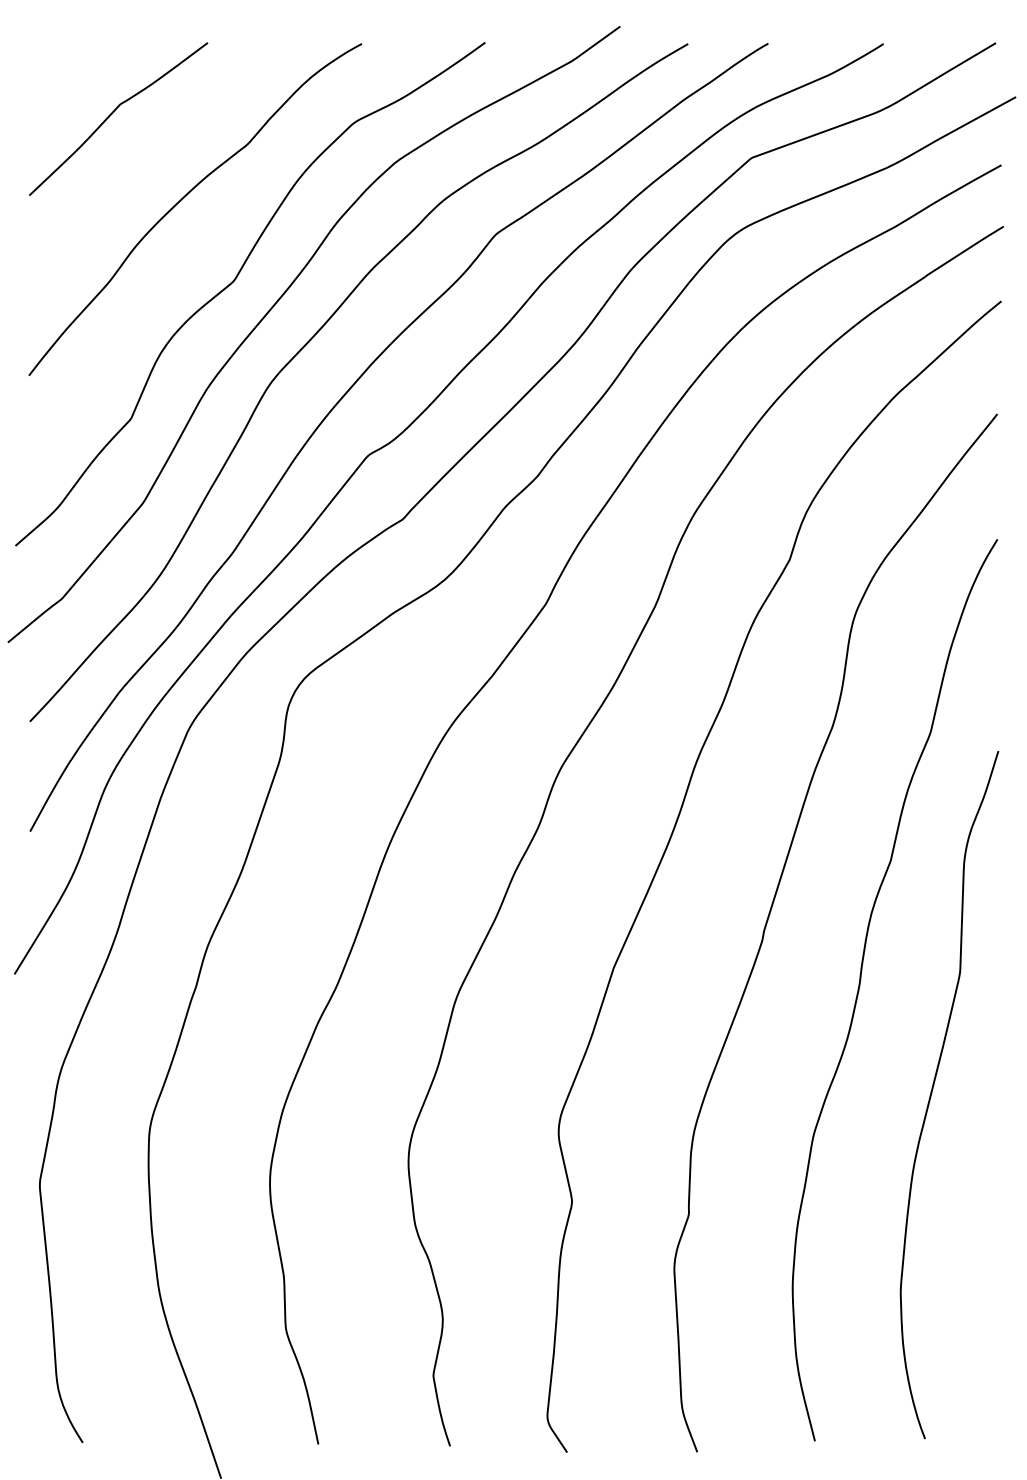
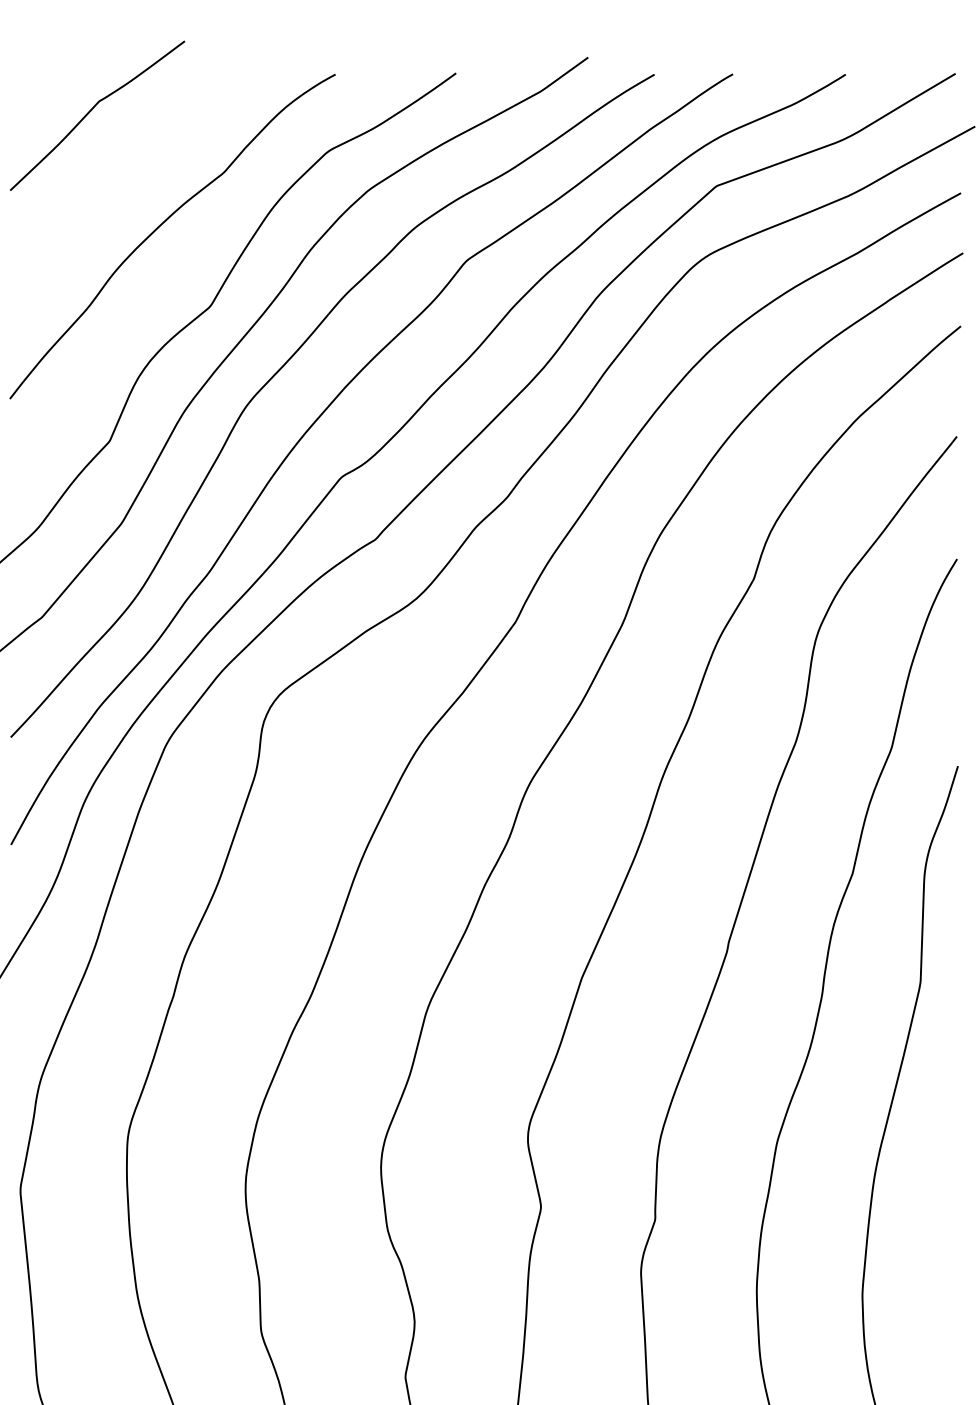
curve: (113, 113) -> (92, 110), moved

